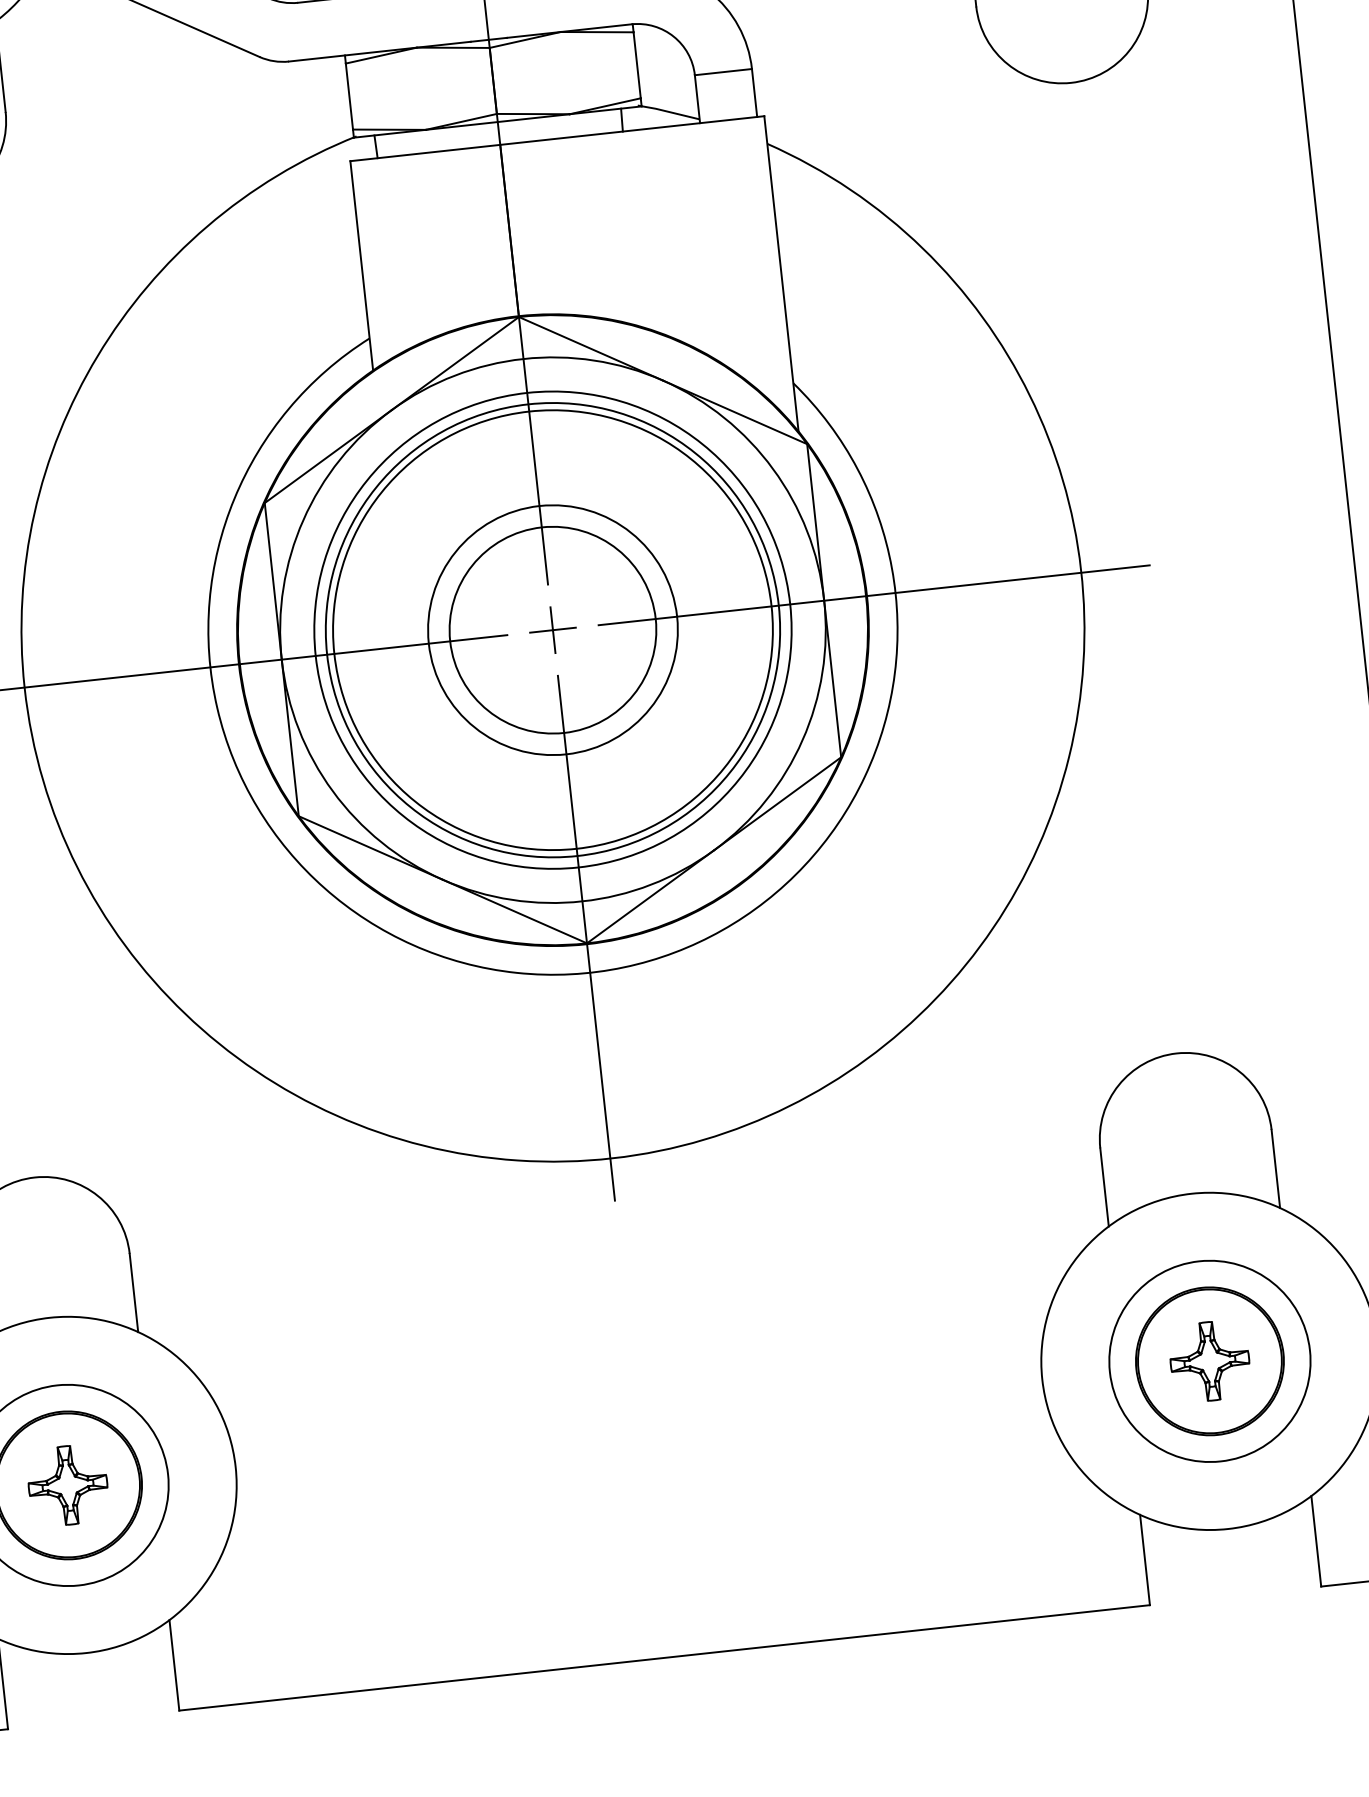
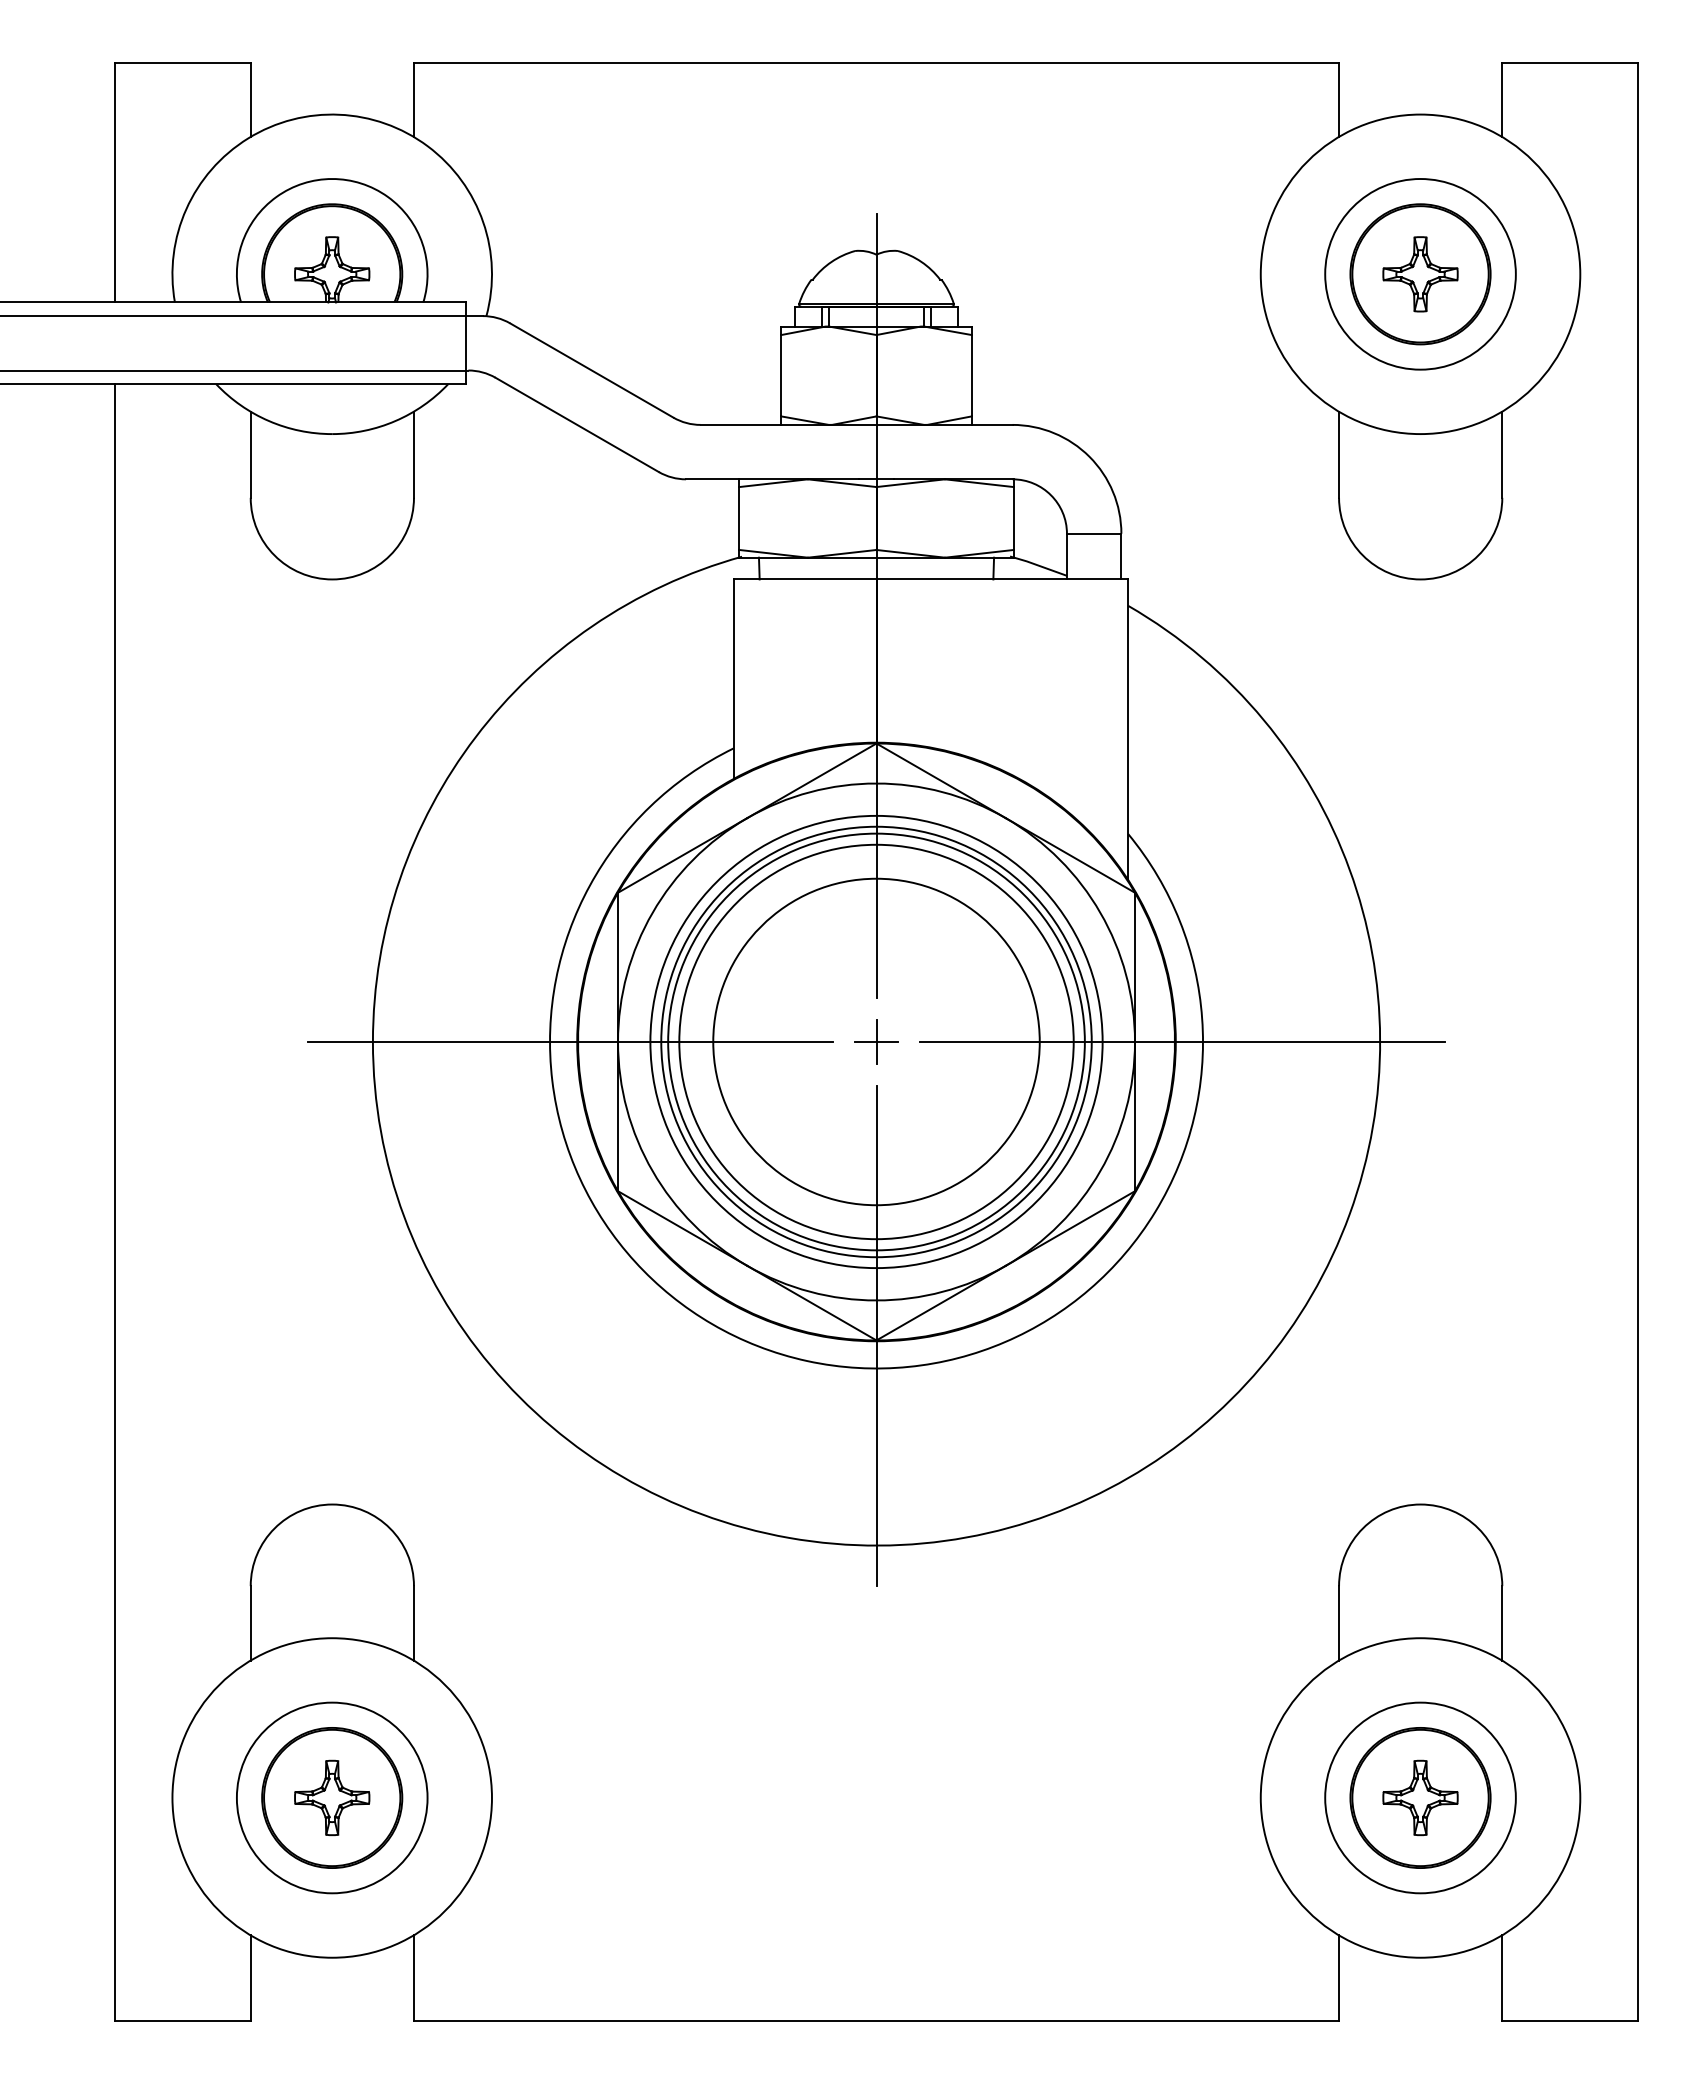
circle: (552, 629) -> (876, 1041), size x1.67
circle: (552, 629) -> (876, 1041), size x1.67

